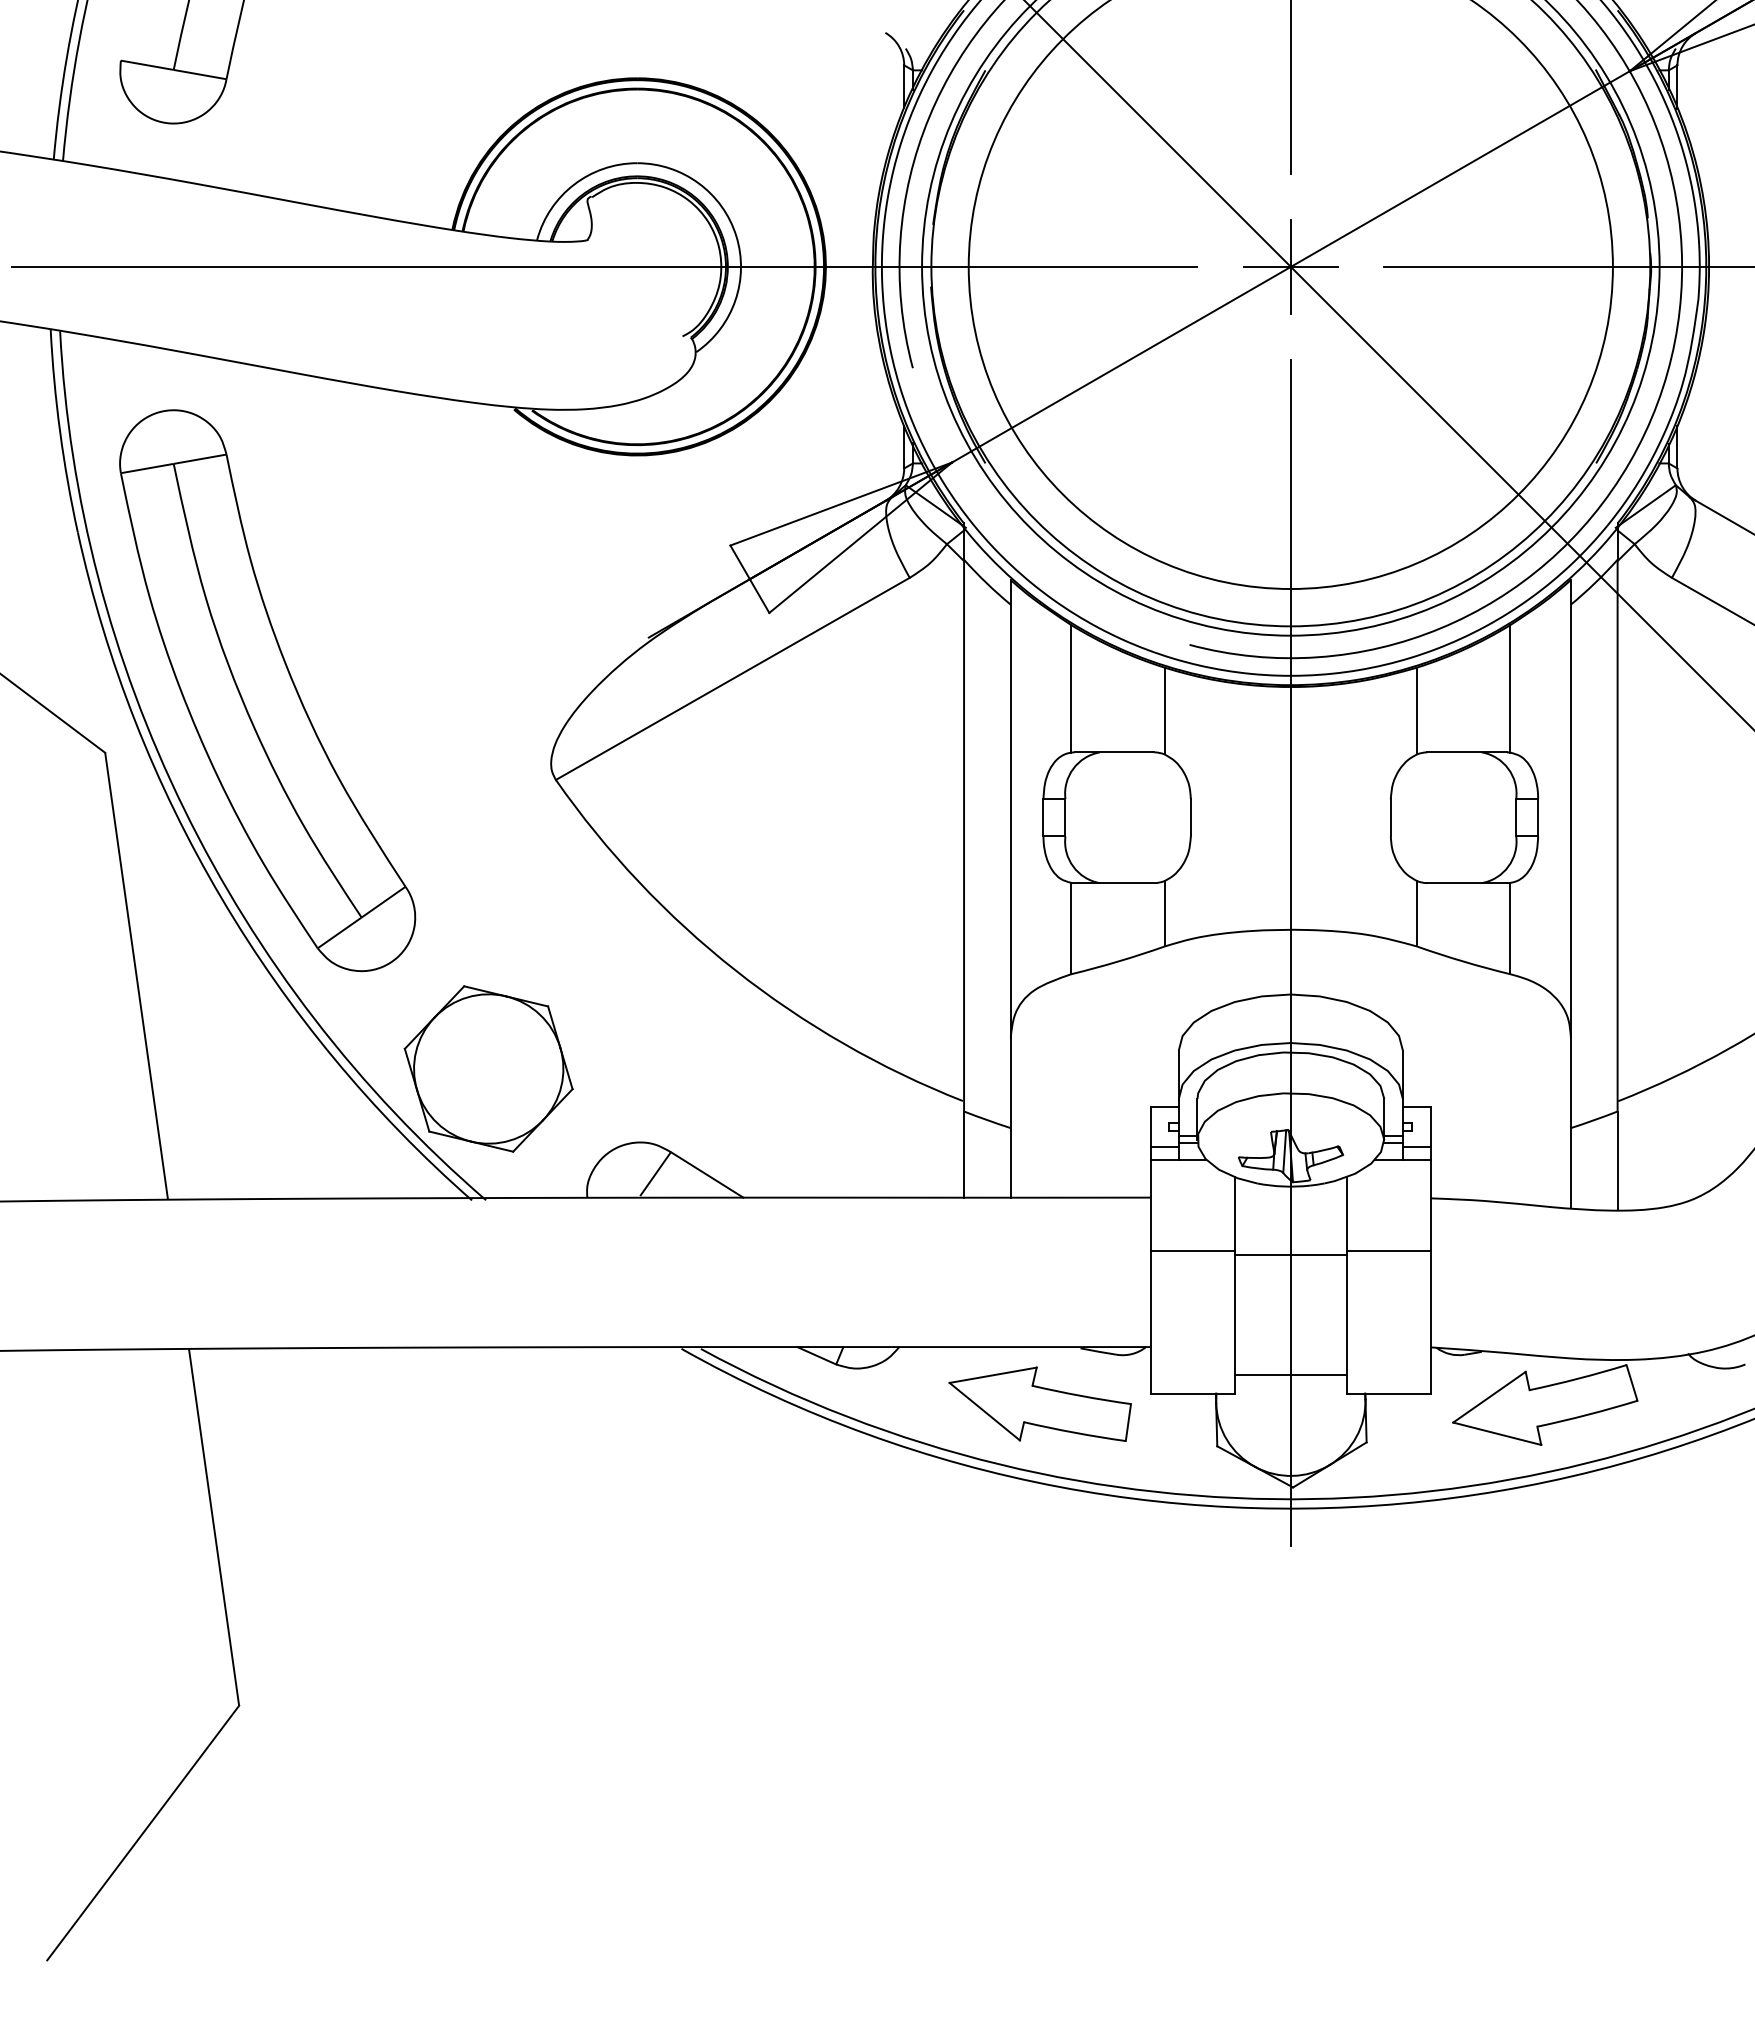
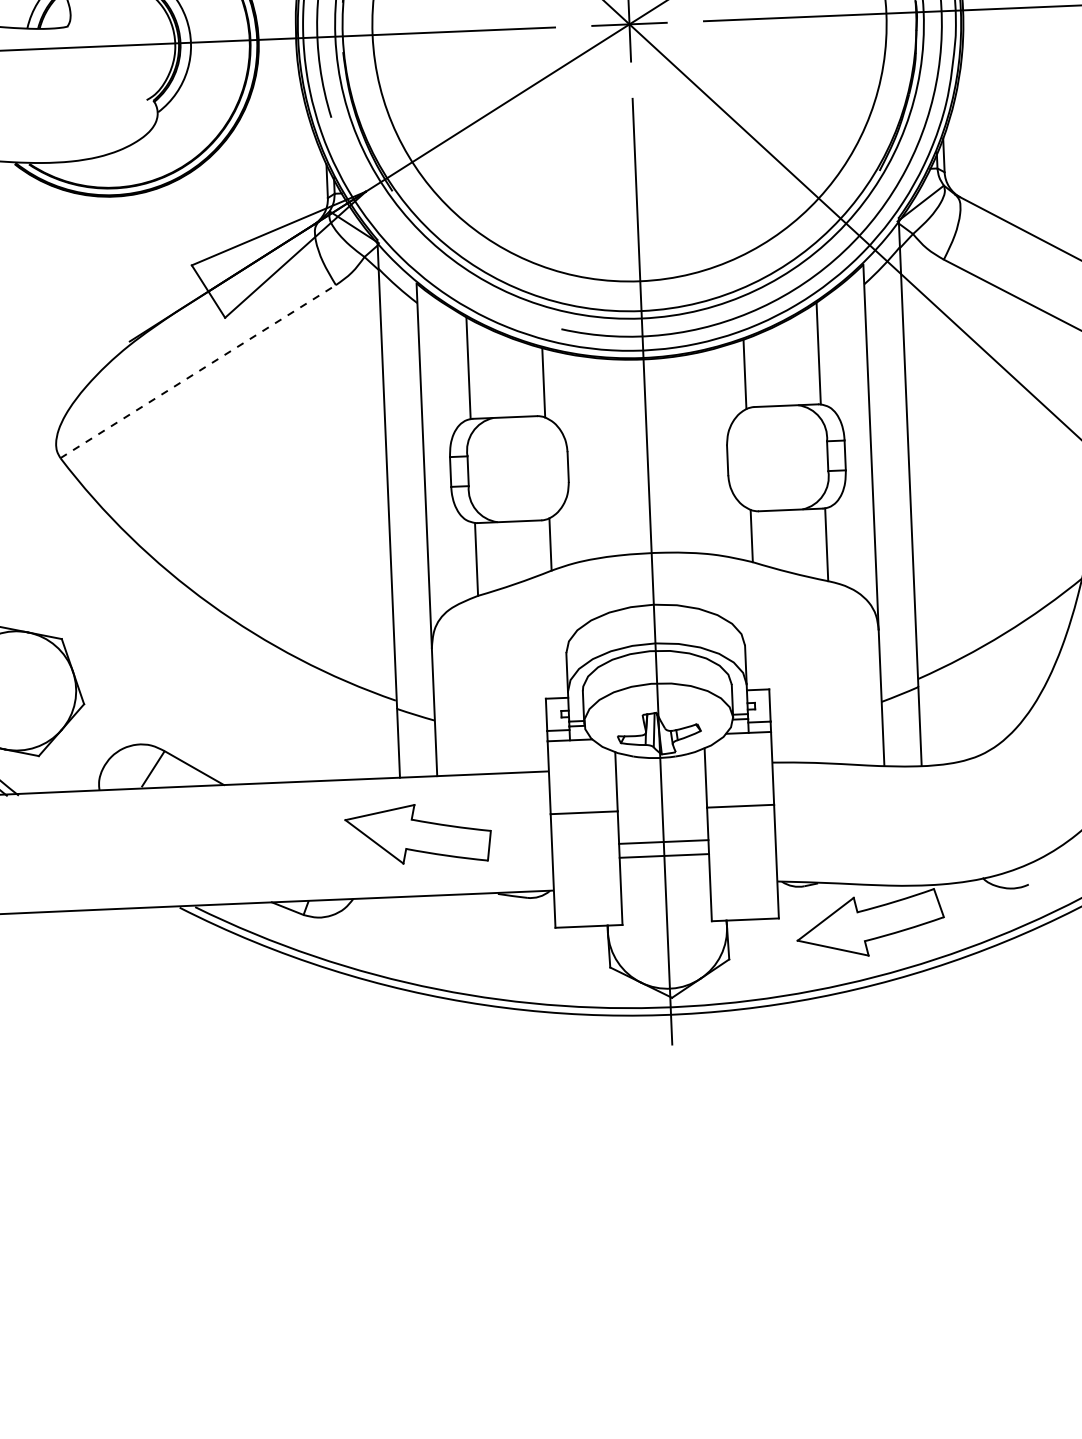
line: (732, 678) -> (197, 371), solid -> dashed
line: (1290, 1254) -> (664, 855), moved
line: (1290, 1375) -> (663, 842), moved
part: (1039, 1403) -> (417, 833), moved

